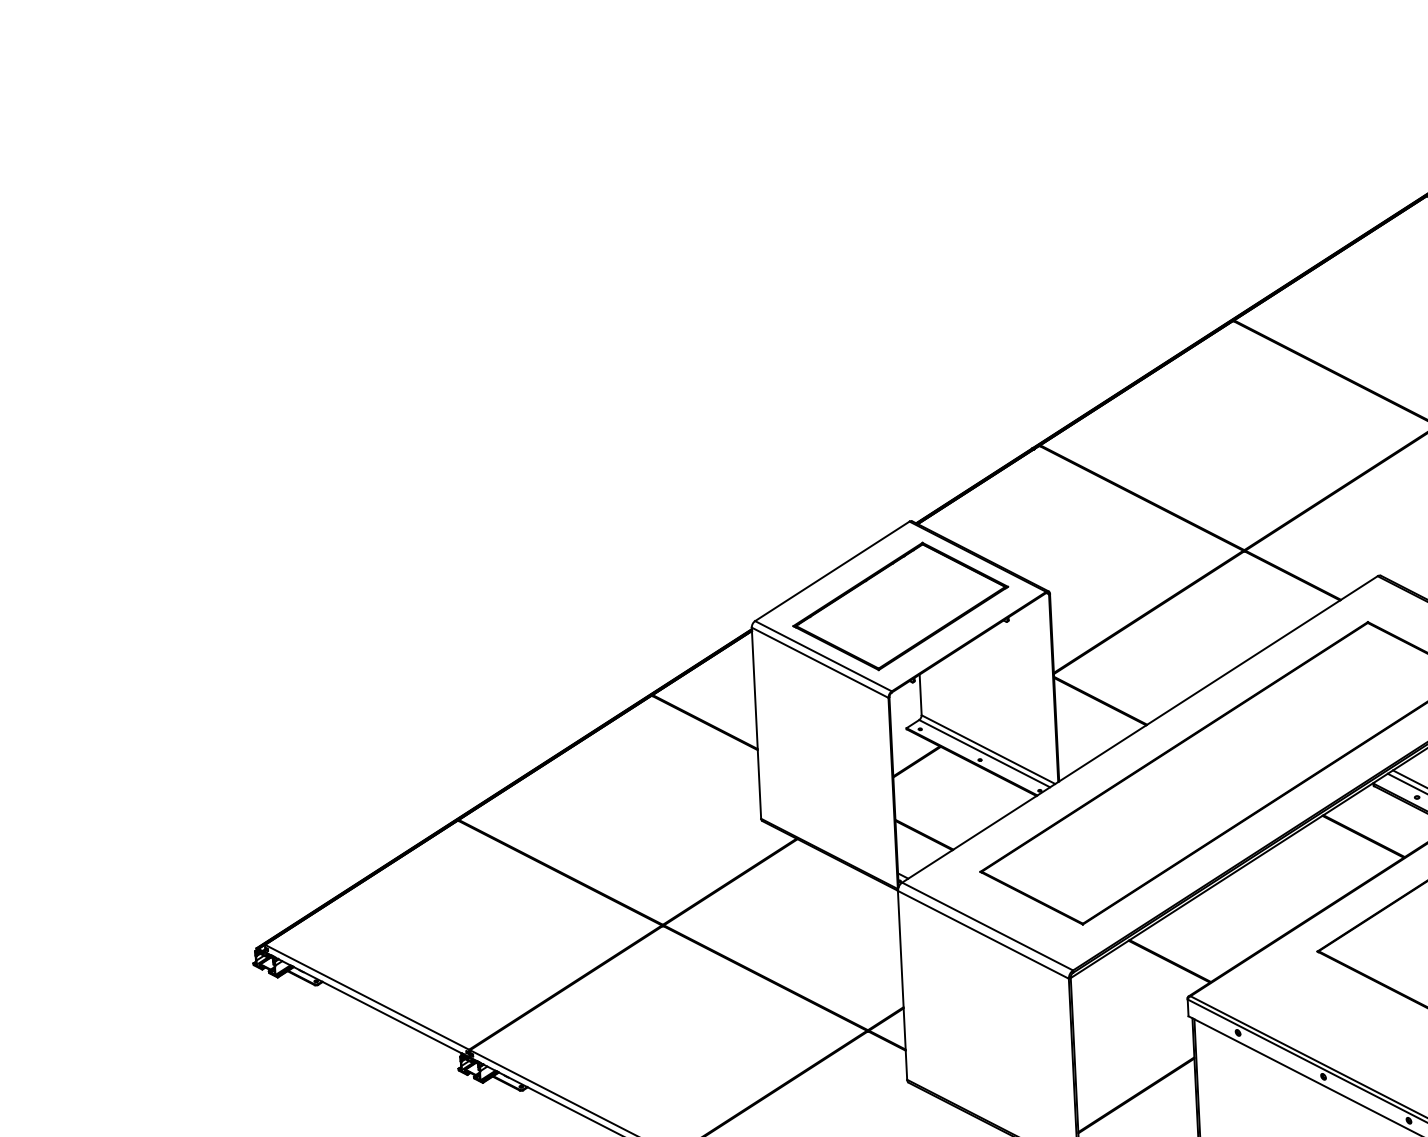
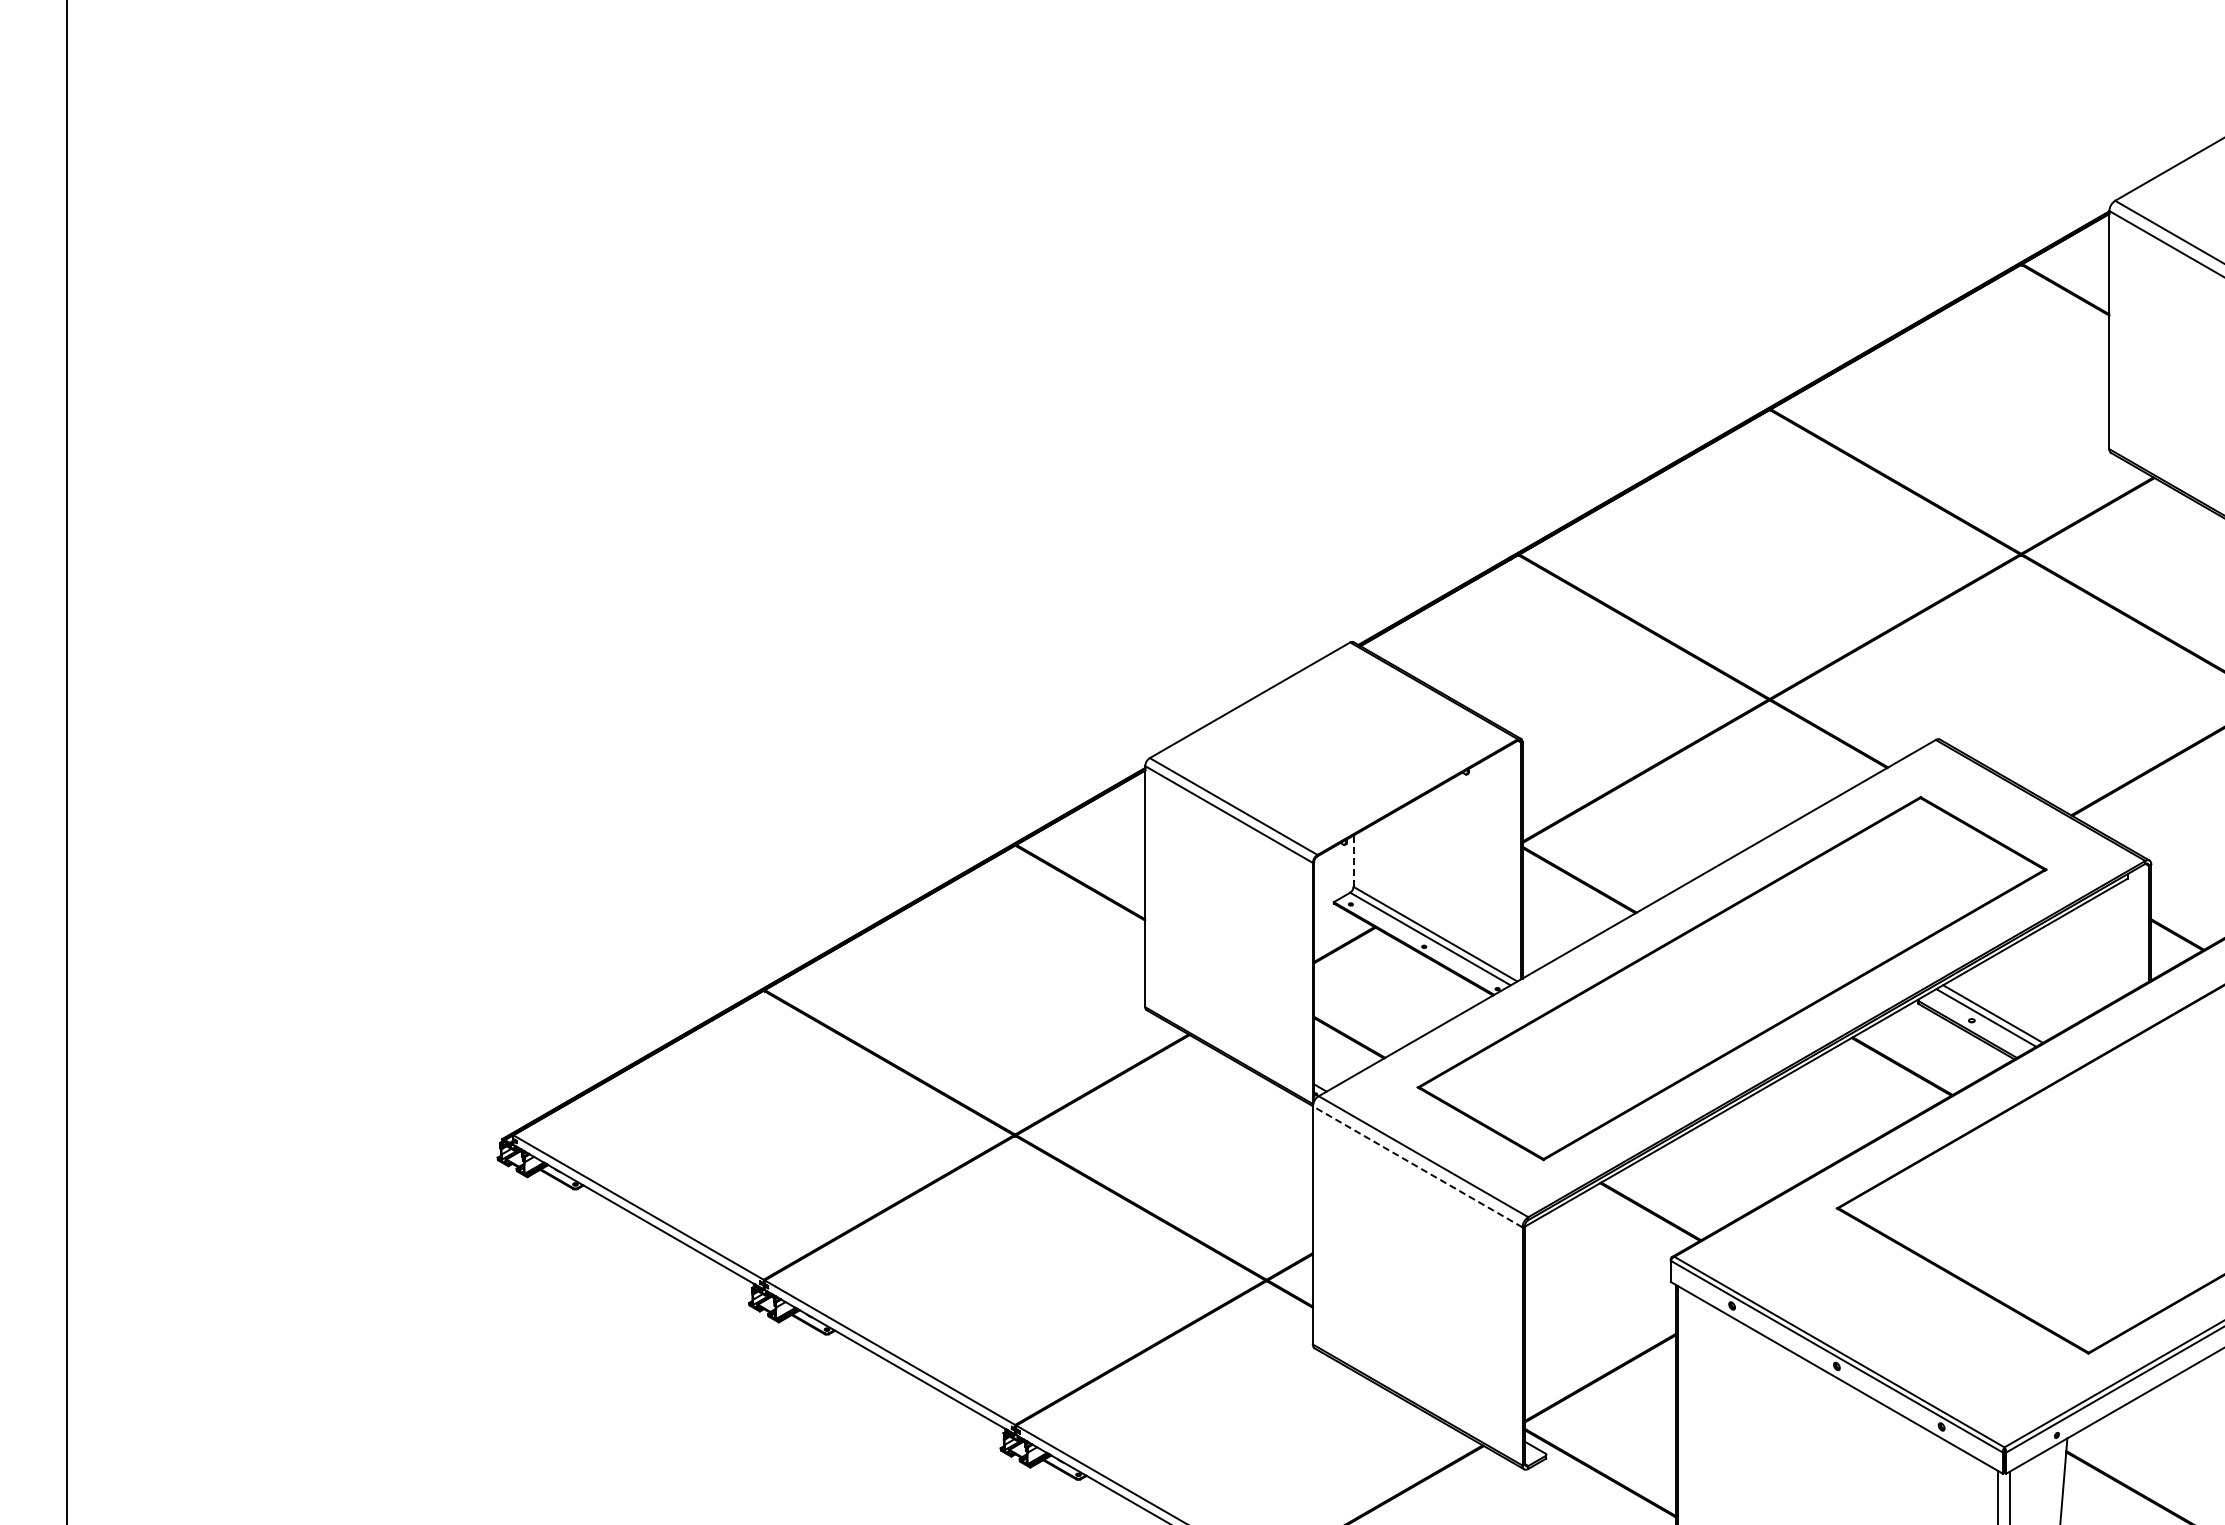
part: (900, 606) -> (1333, 748), removed
line: (920, 695) -> (1353, 861), solid -> dashed
line: (983, 934) -> (1417, 1166), solid -> dashed

